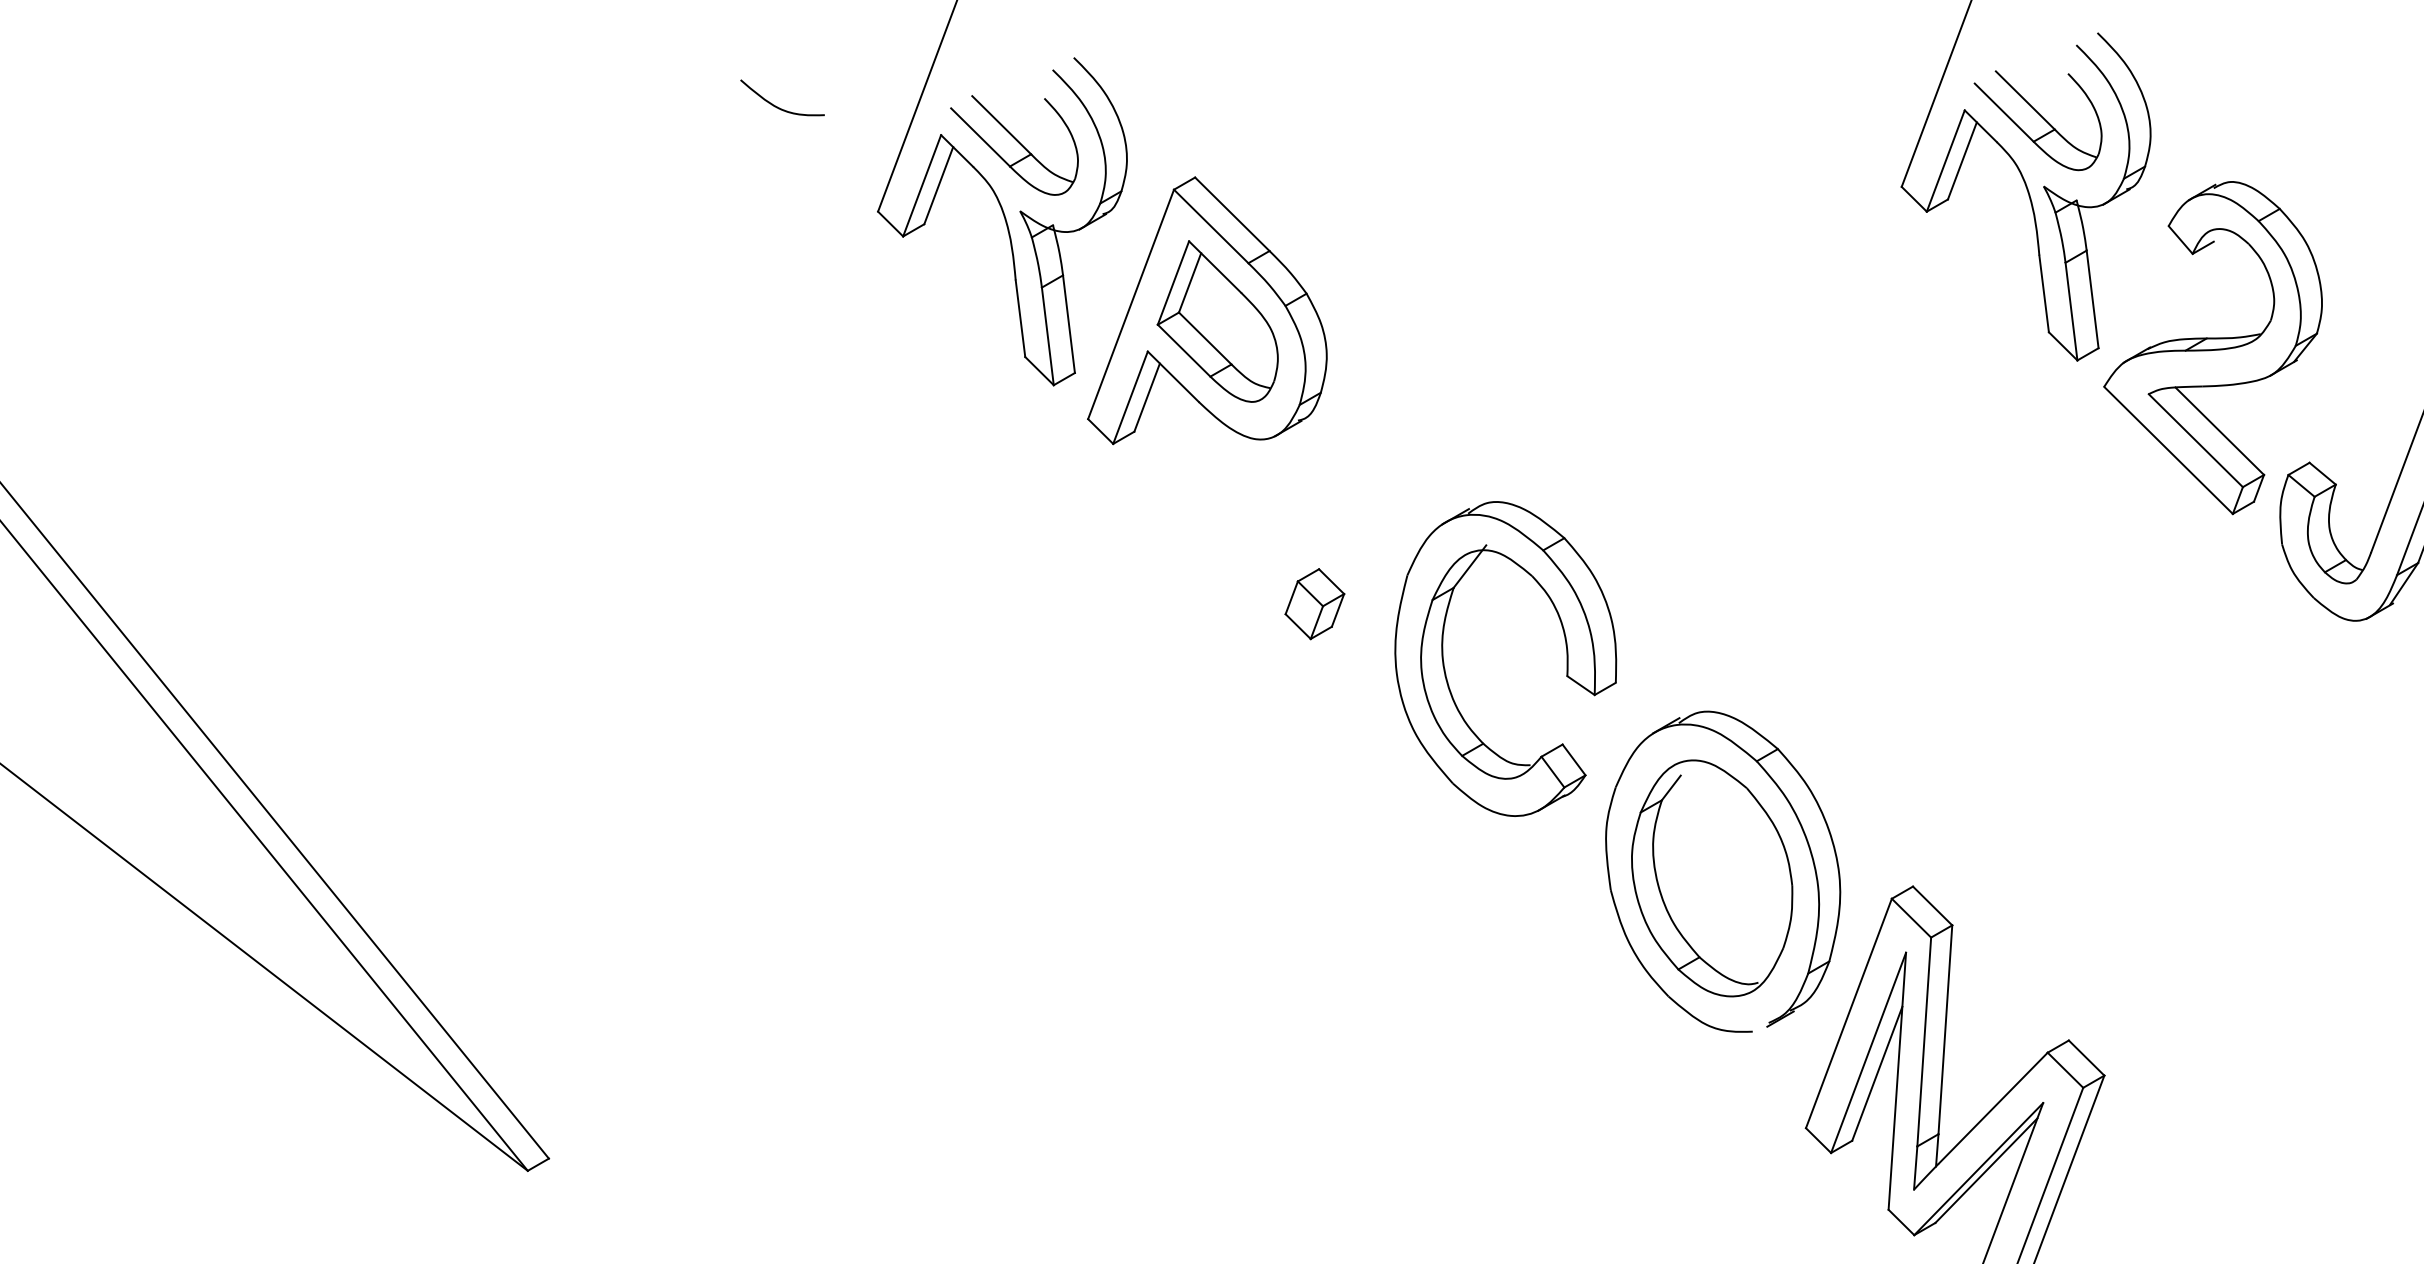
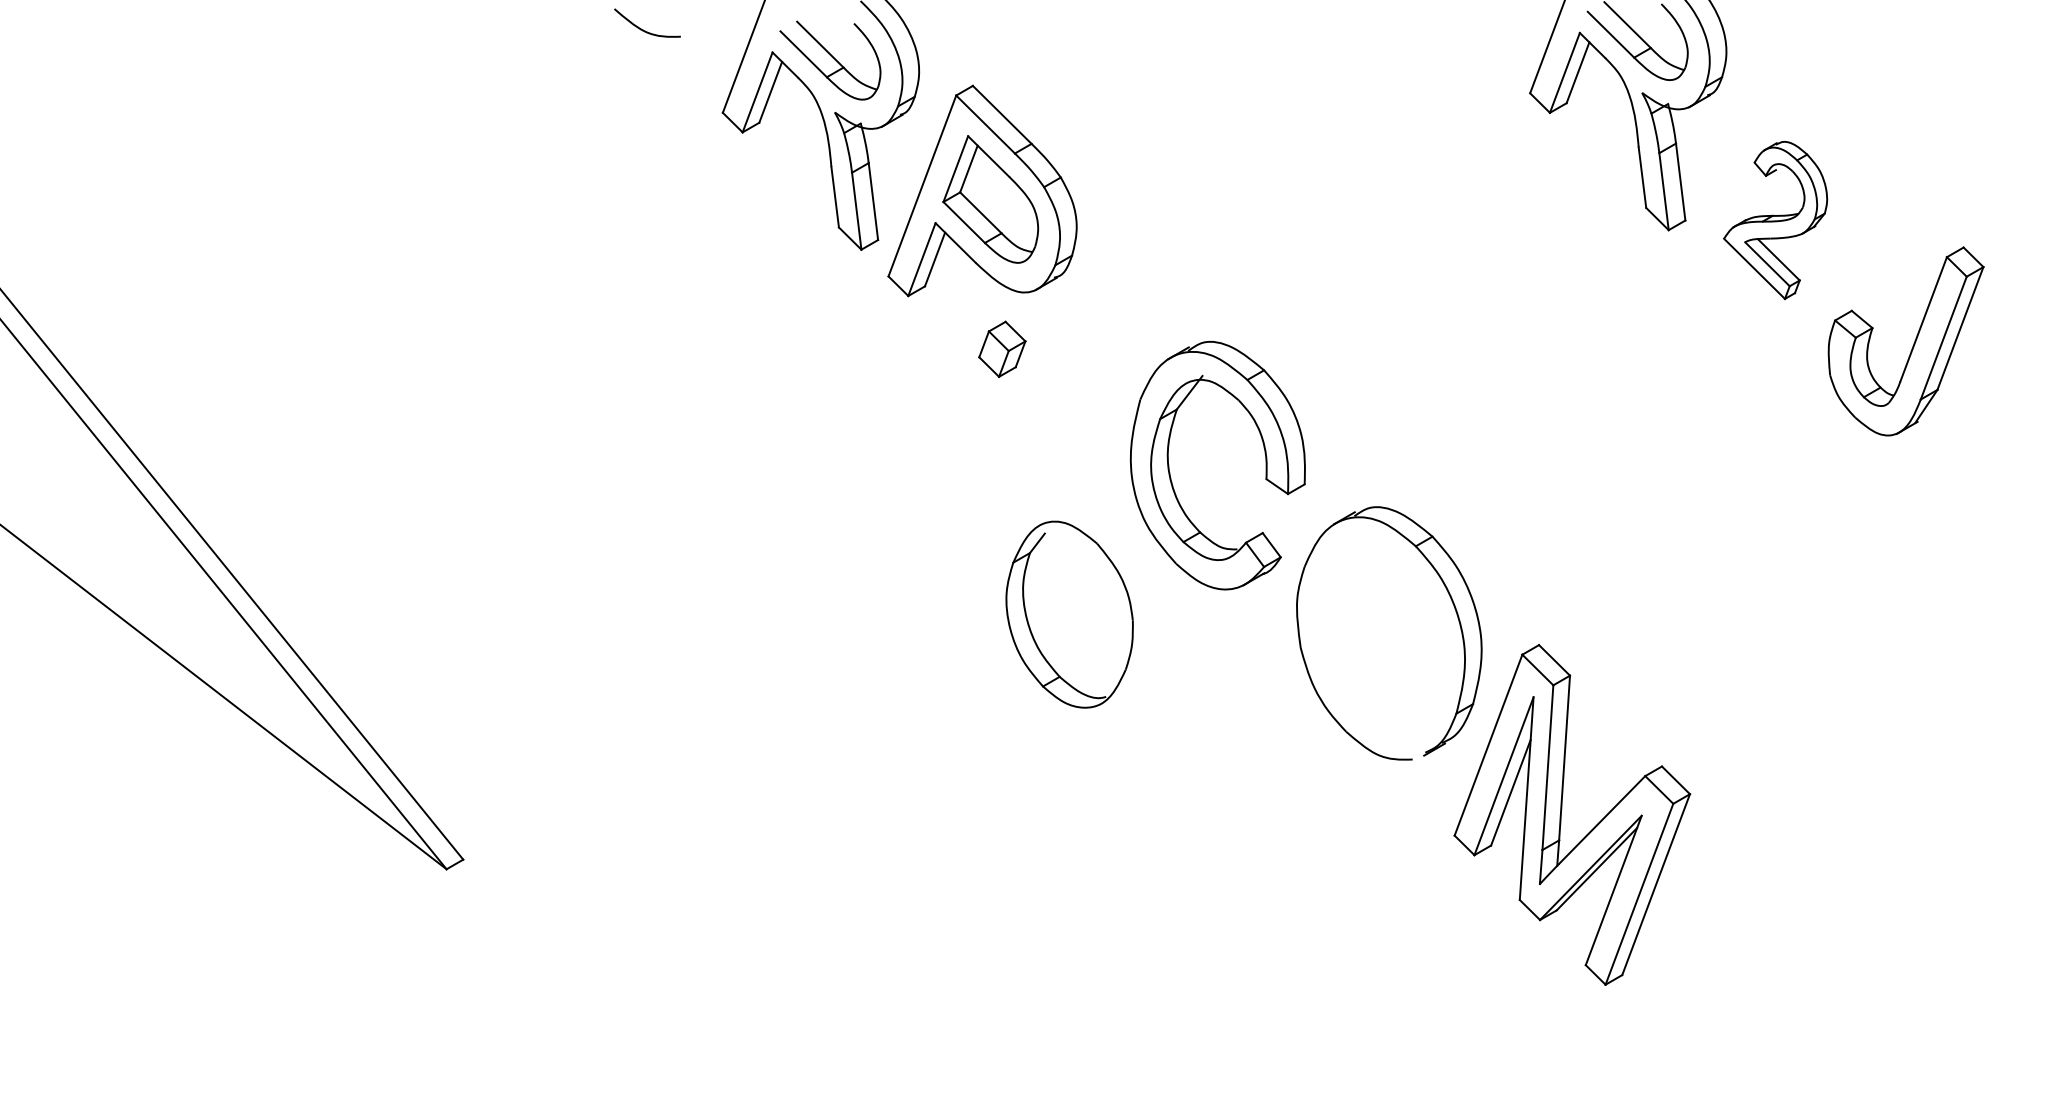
part: (2212, 348) -> (1775, 220), size x0.6
part: (1315, 603) -> (1002, 348), moved
part: (1711, 878) -> (1069, 614), moved

